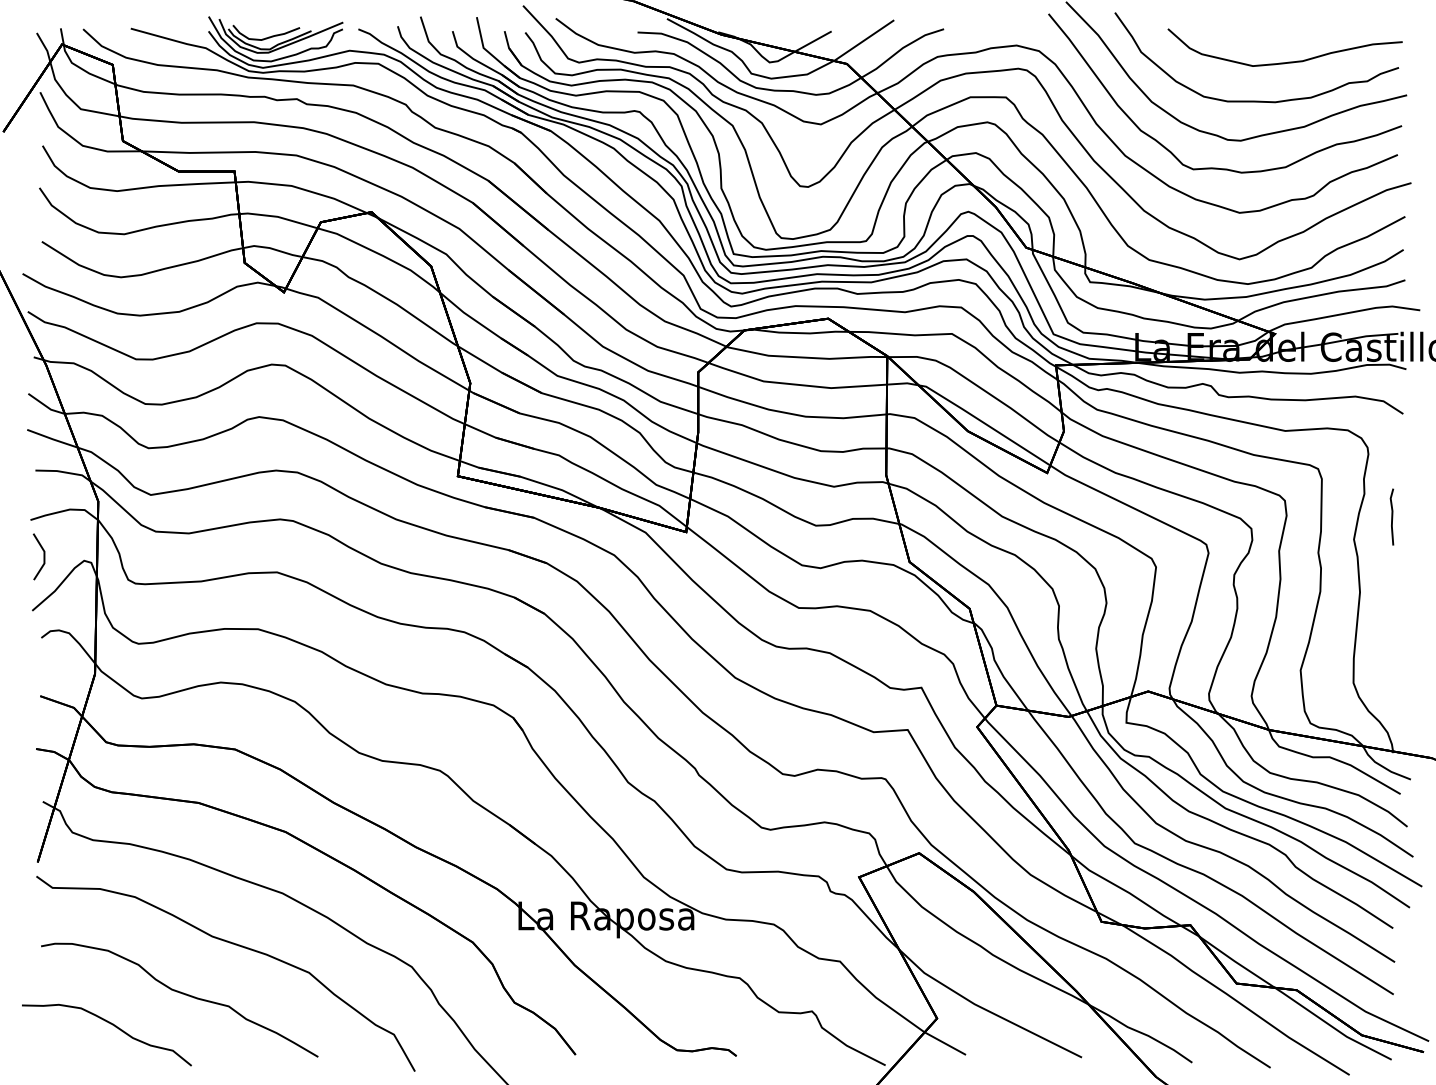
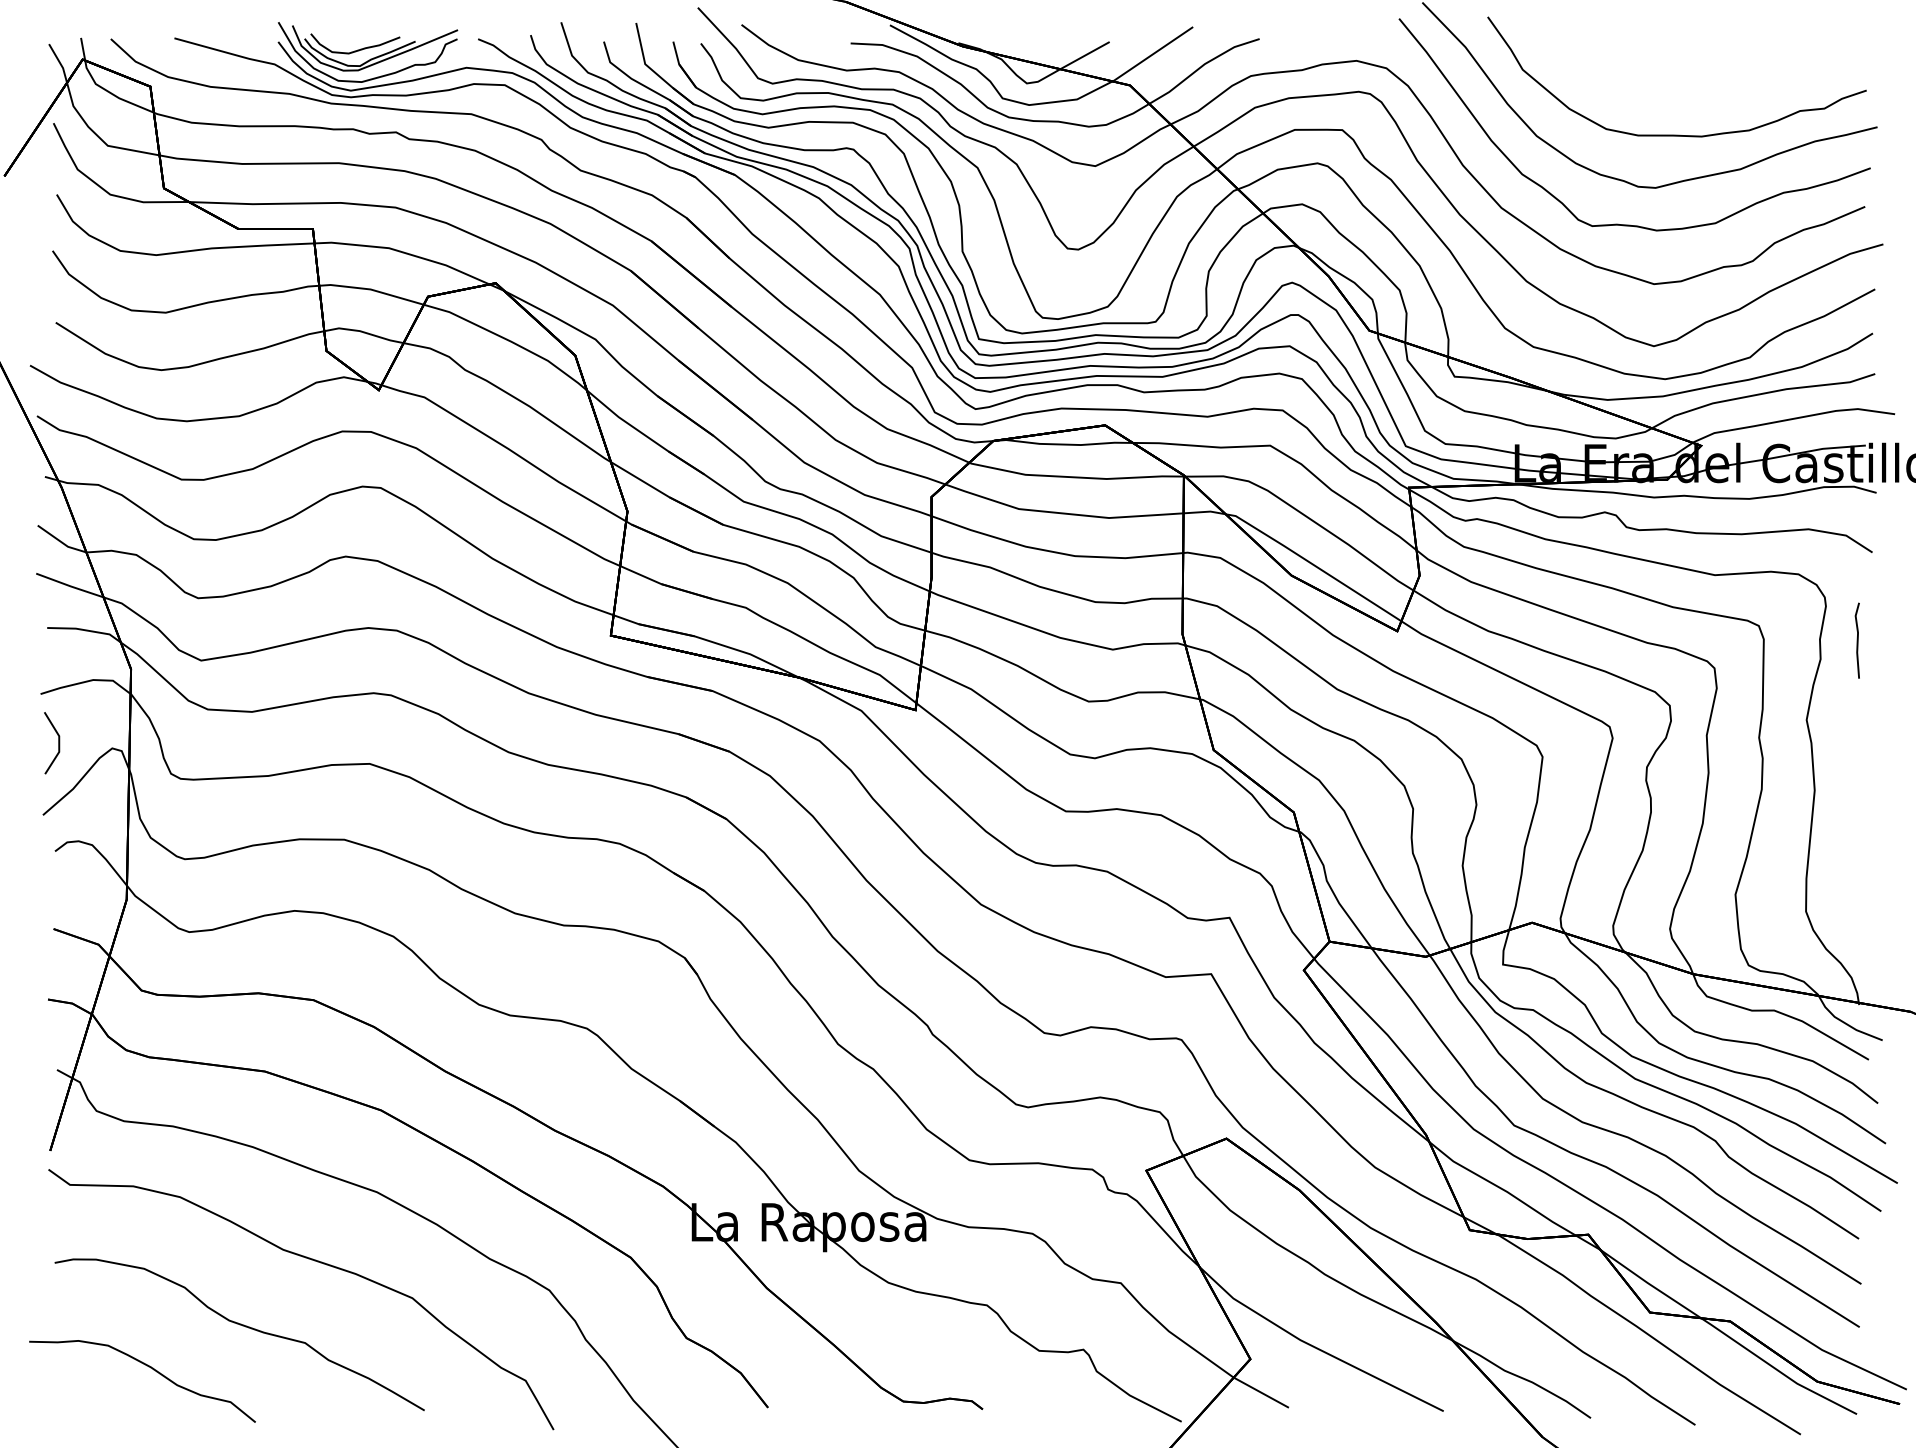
part: (1288, 61) -> (1719, 82), removed
line: (1391, 516) -> (1856, 639), moved

